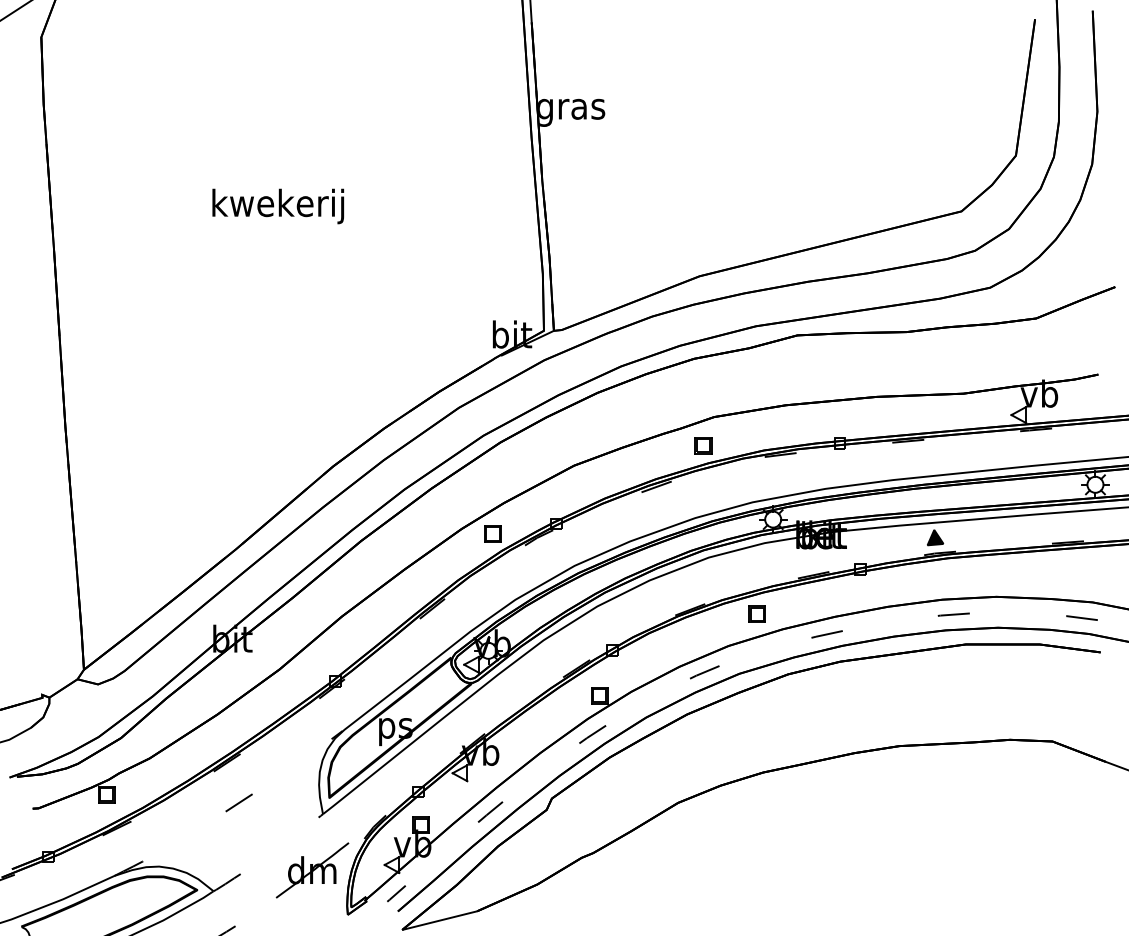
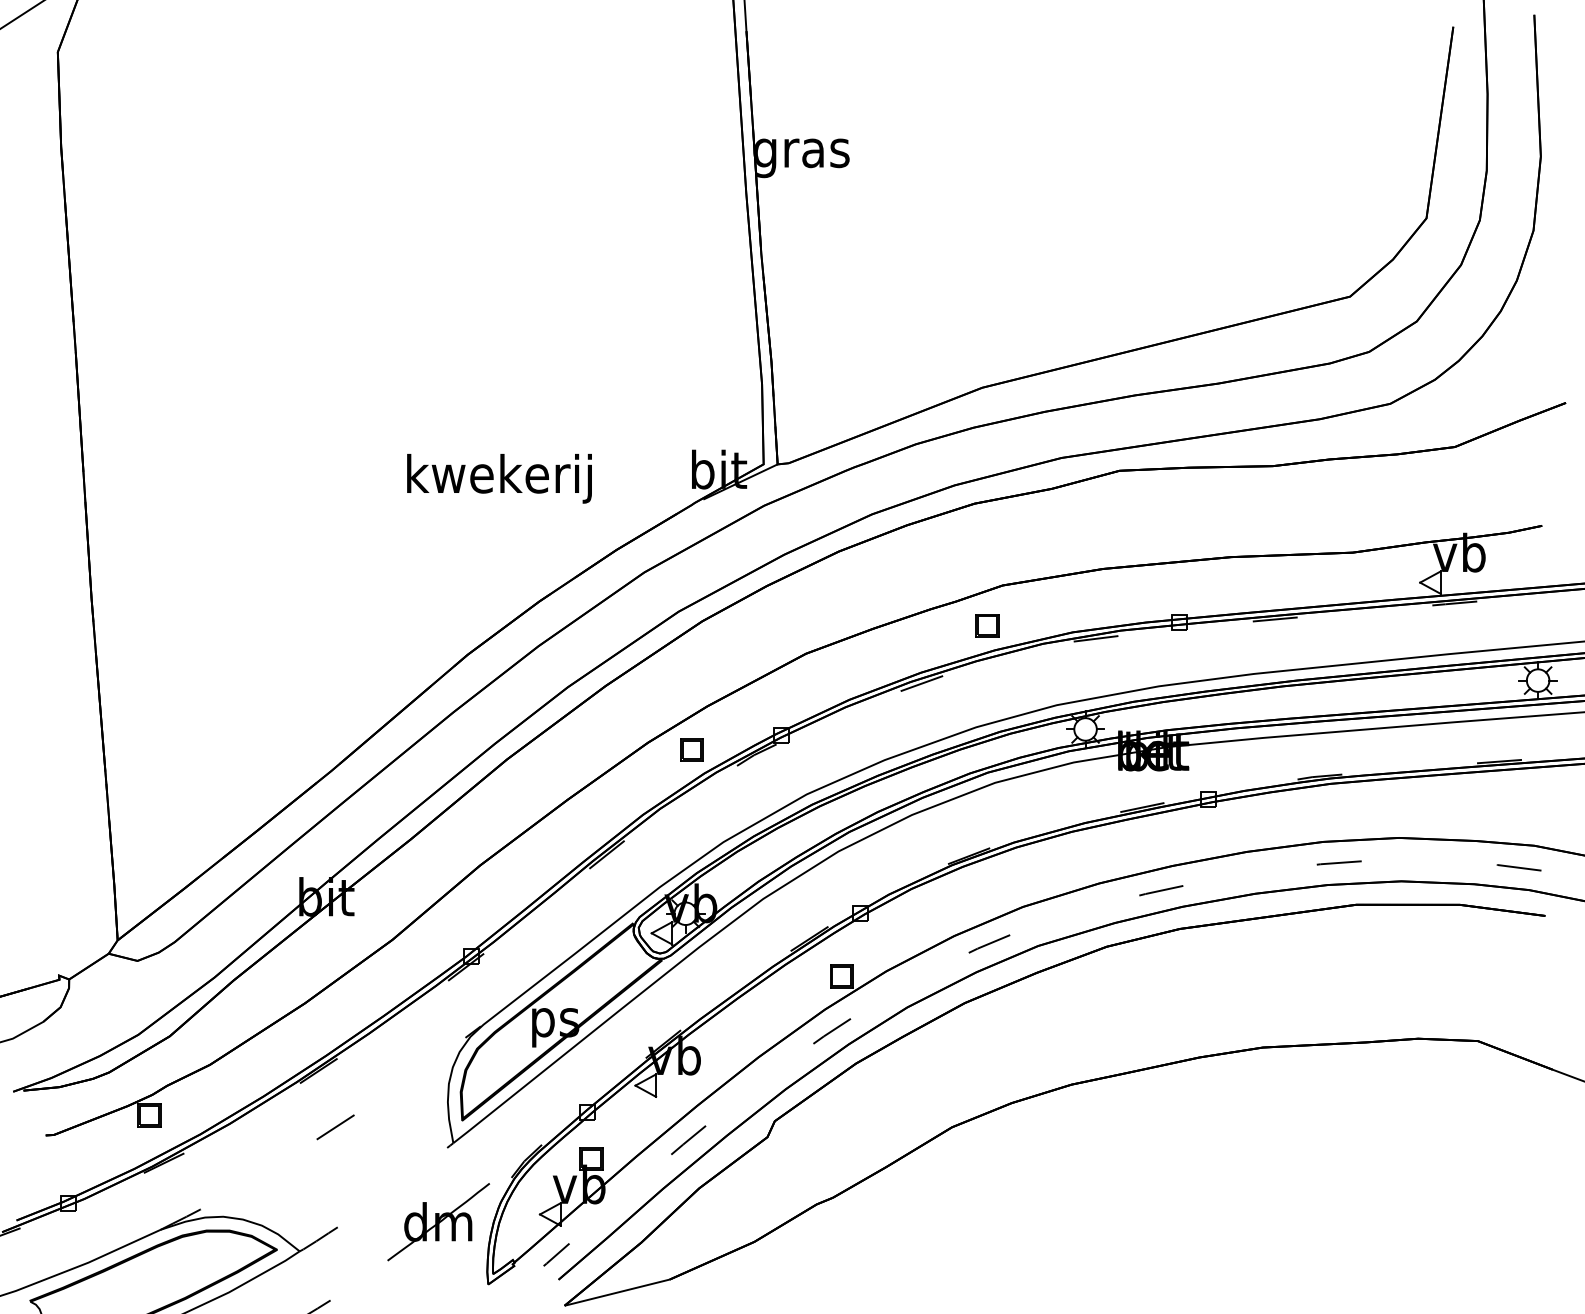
text: (278, 206) -> (499, 478), moved
part: (935, 537) -> (1313, 754), removed
part: (756, 614) -> (1062, 862), removed

